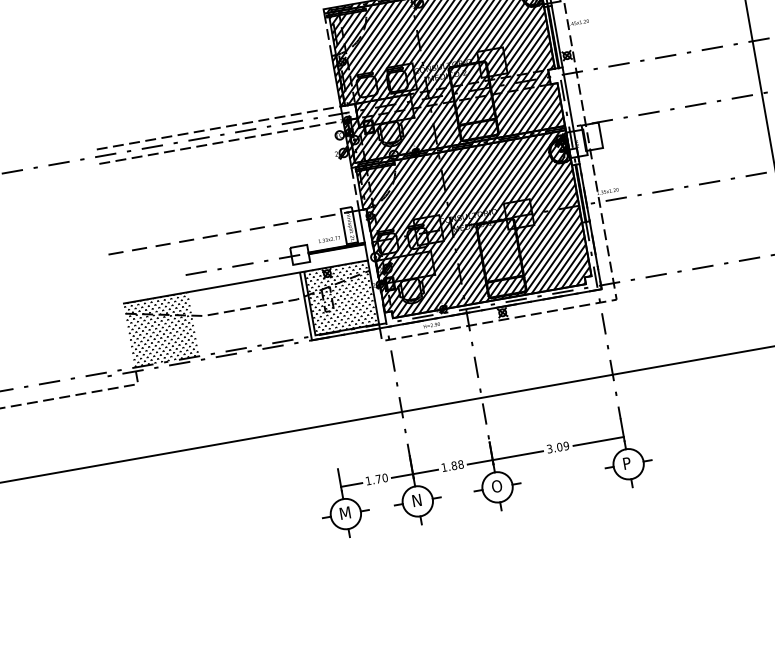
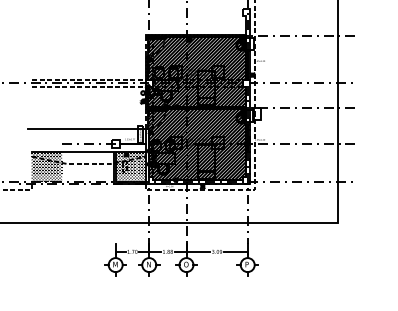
line: (233, 232) -> (87, 128), dashed -> solid

